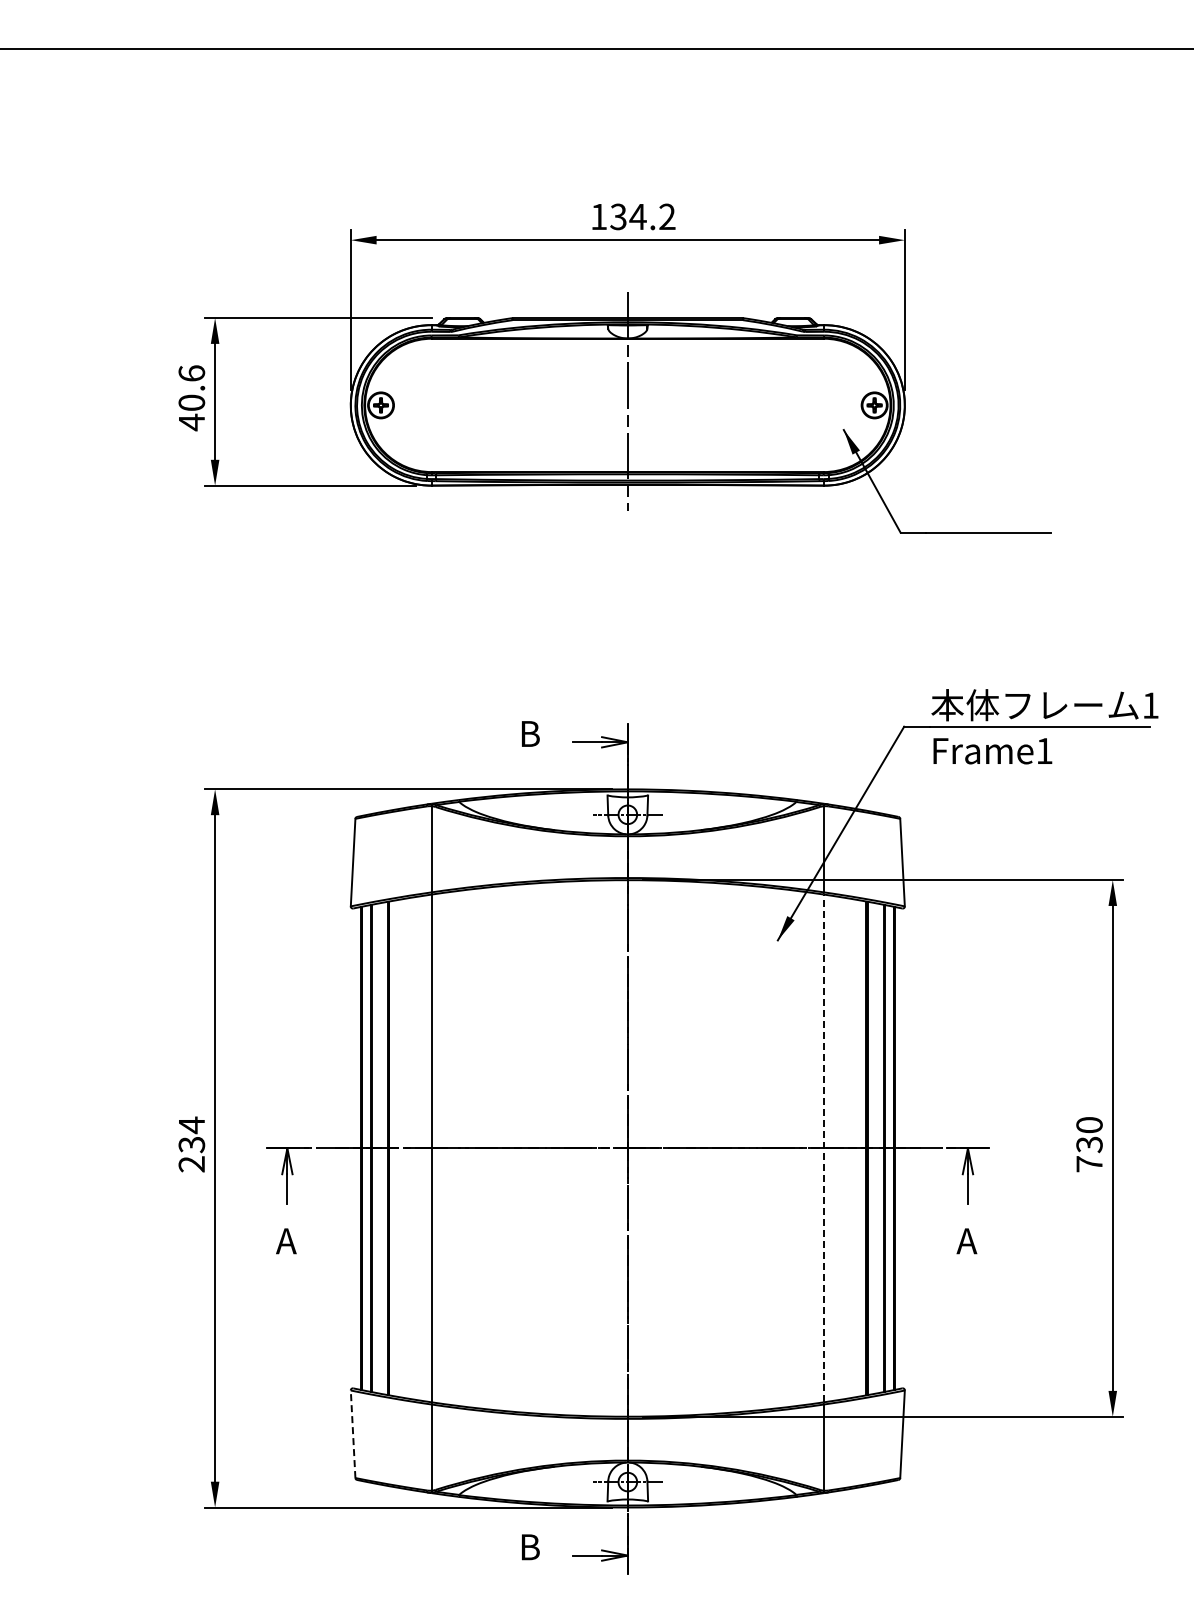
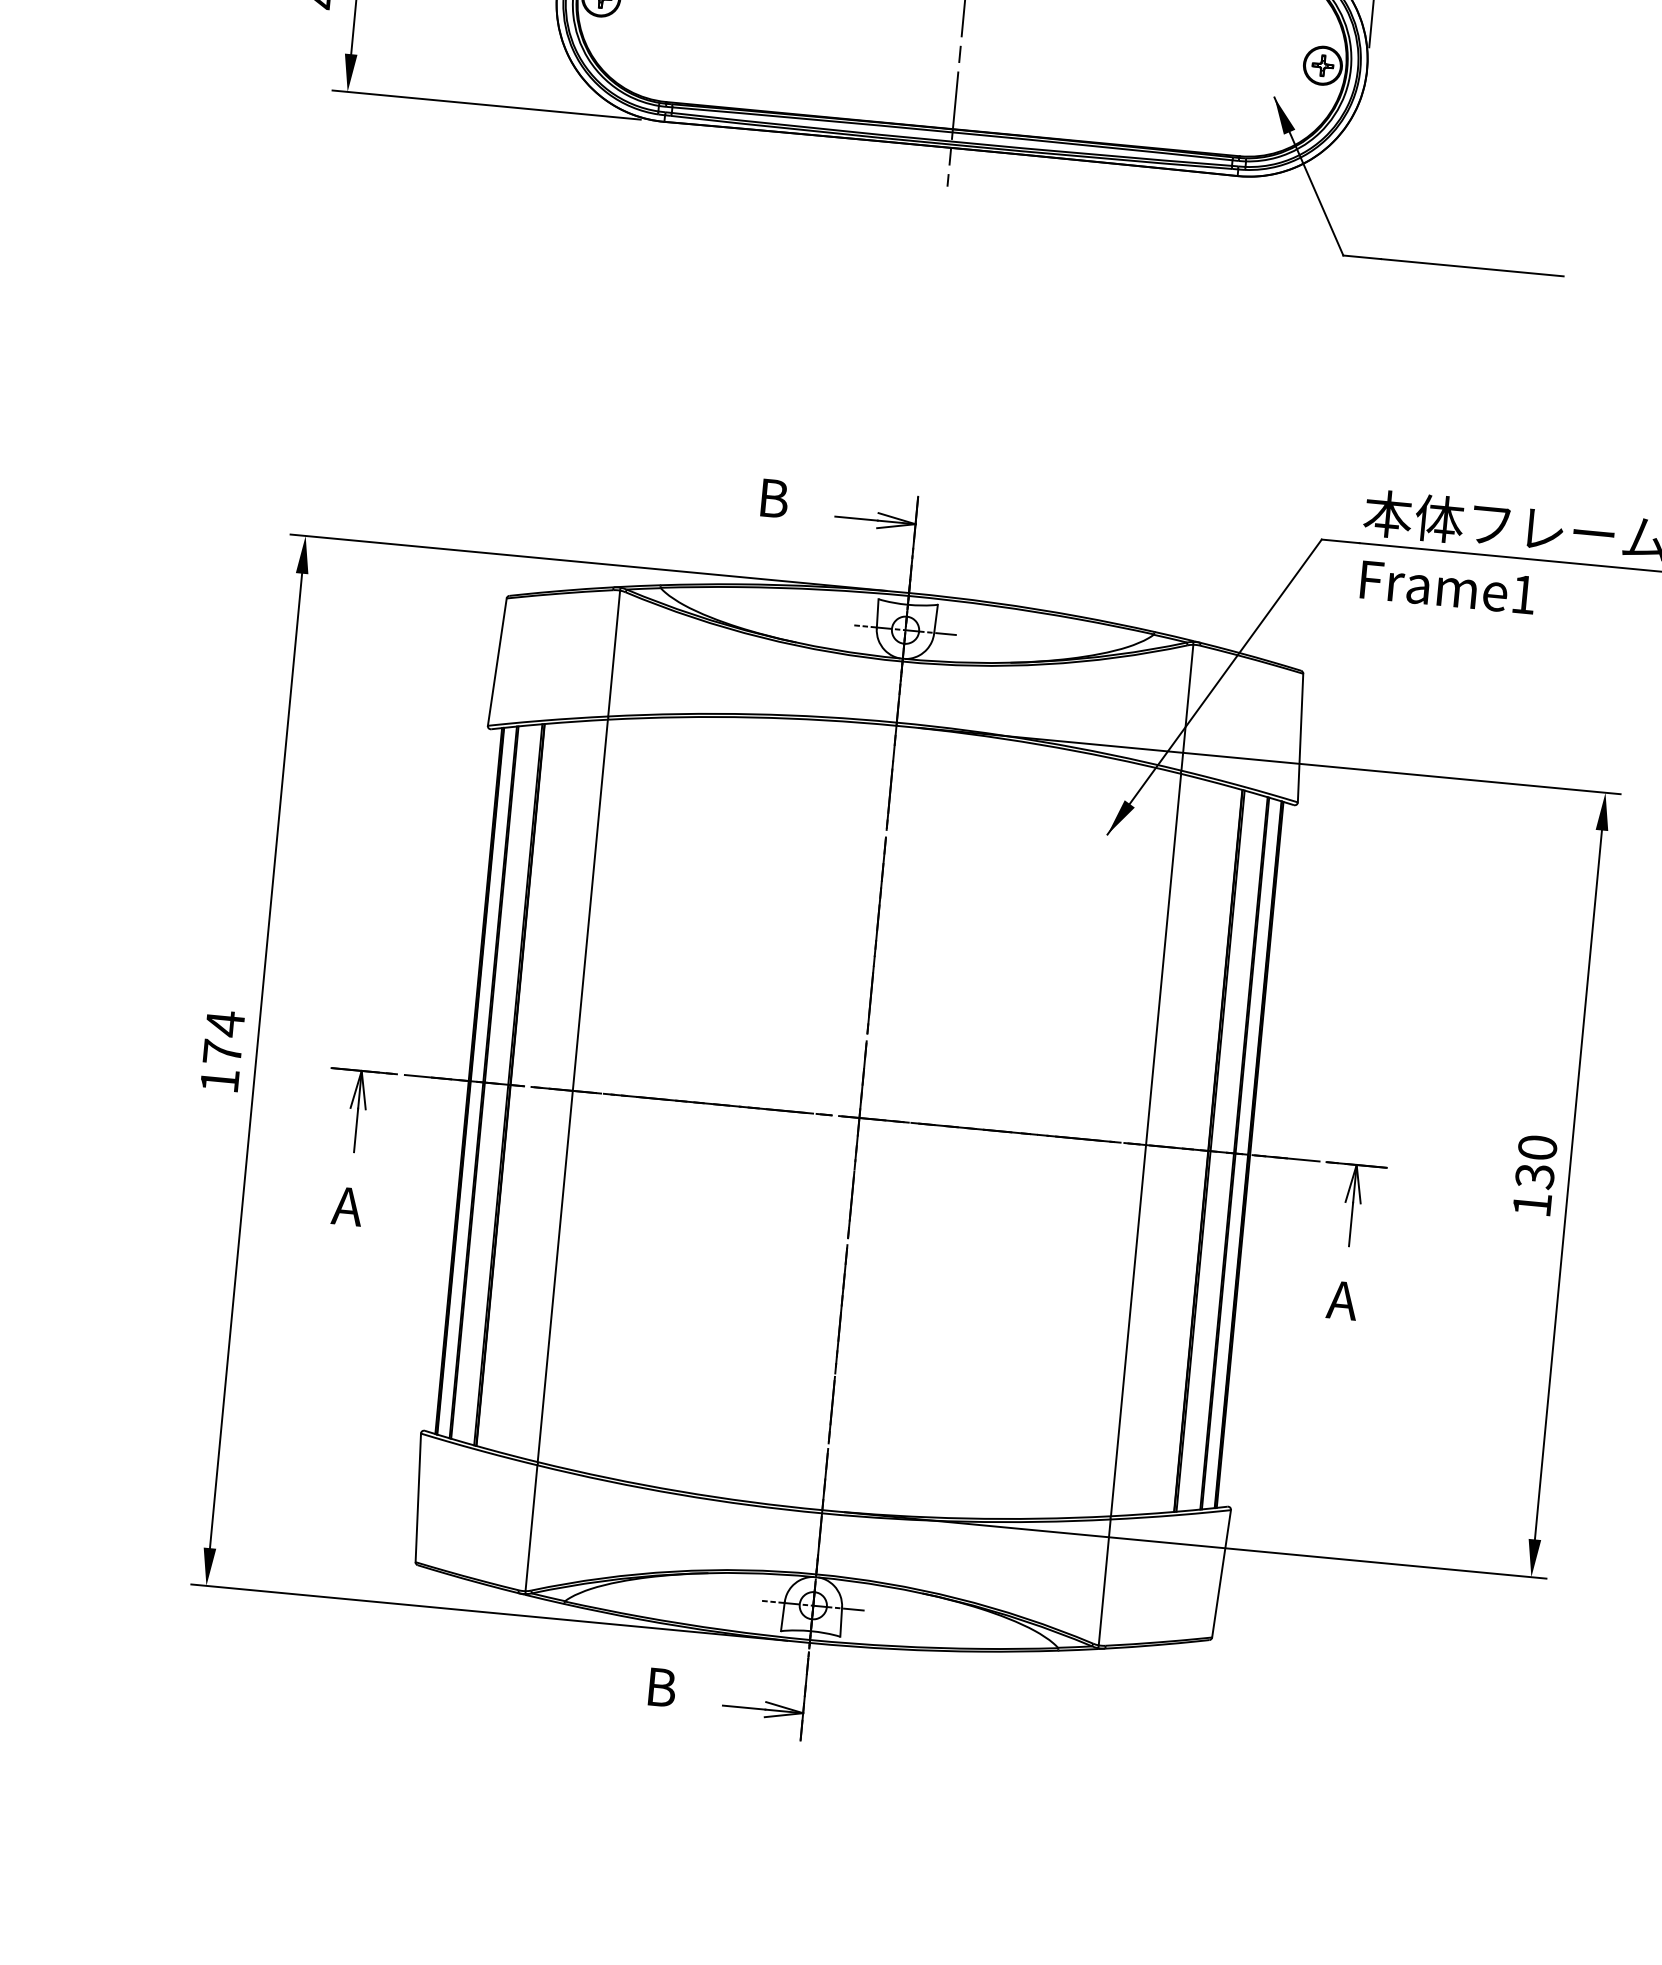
line: (823, 1148) -> (1145, 1145), dashed -> solid
text: (191, 1154) -> (220, 1066), 234 -> 174
text: (1089, 1164) -> (1532, 1205), 730 -> 130
line: (353, 1434) -> (418, 1498), dashed -> solid

